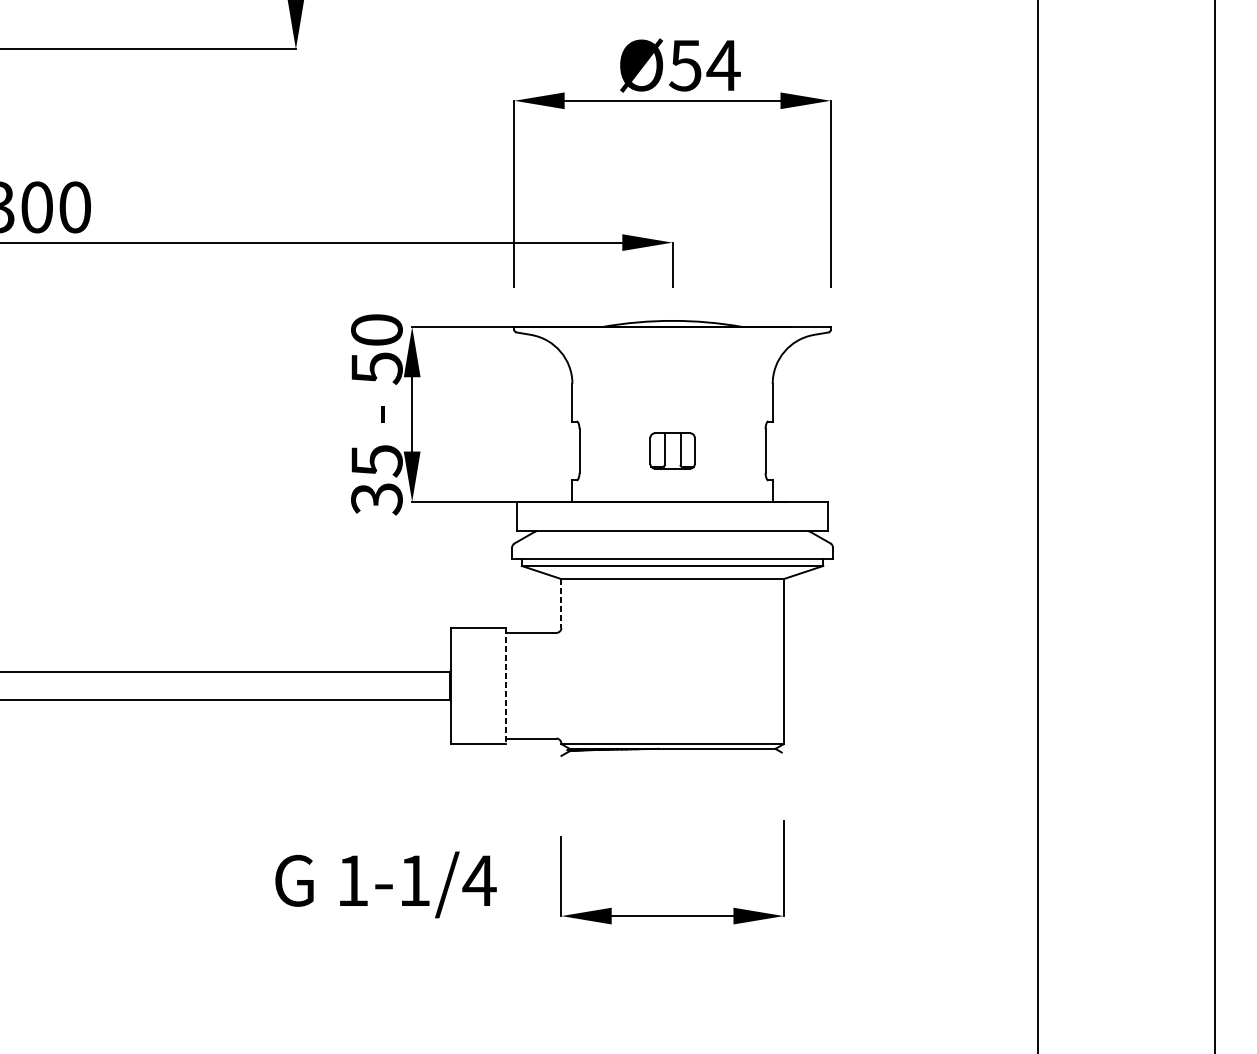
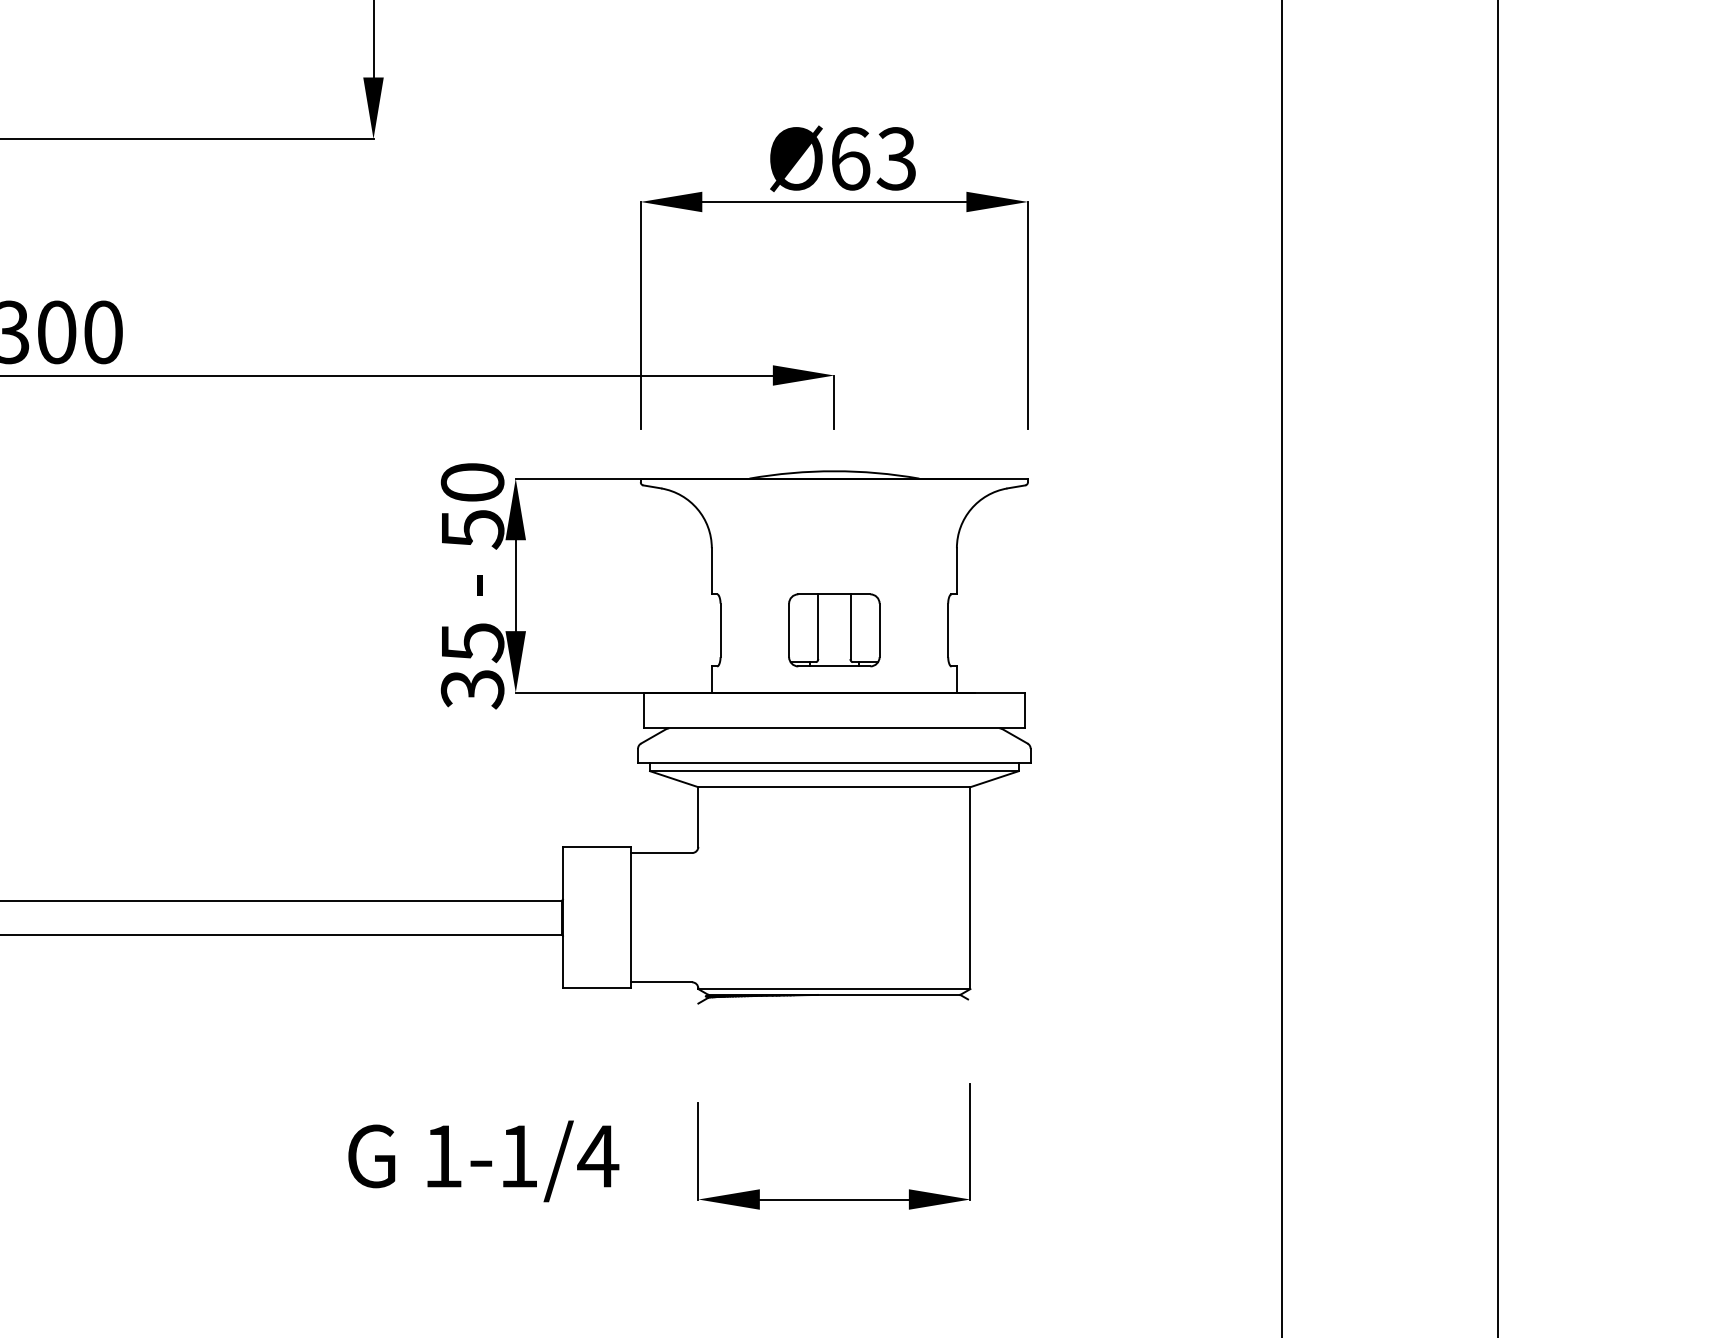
text: (704, 65) -> (873, 158), Ø54 -> Ø63
part: (672, 451) -> (834, 630), size x1.67
line: (561, 603) -> (698, 817), dashed -> solid
line: (505, 685) -> (630, 917), dashed -> solid

